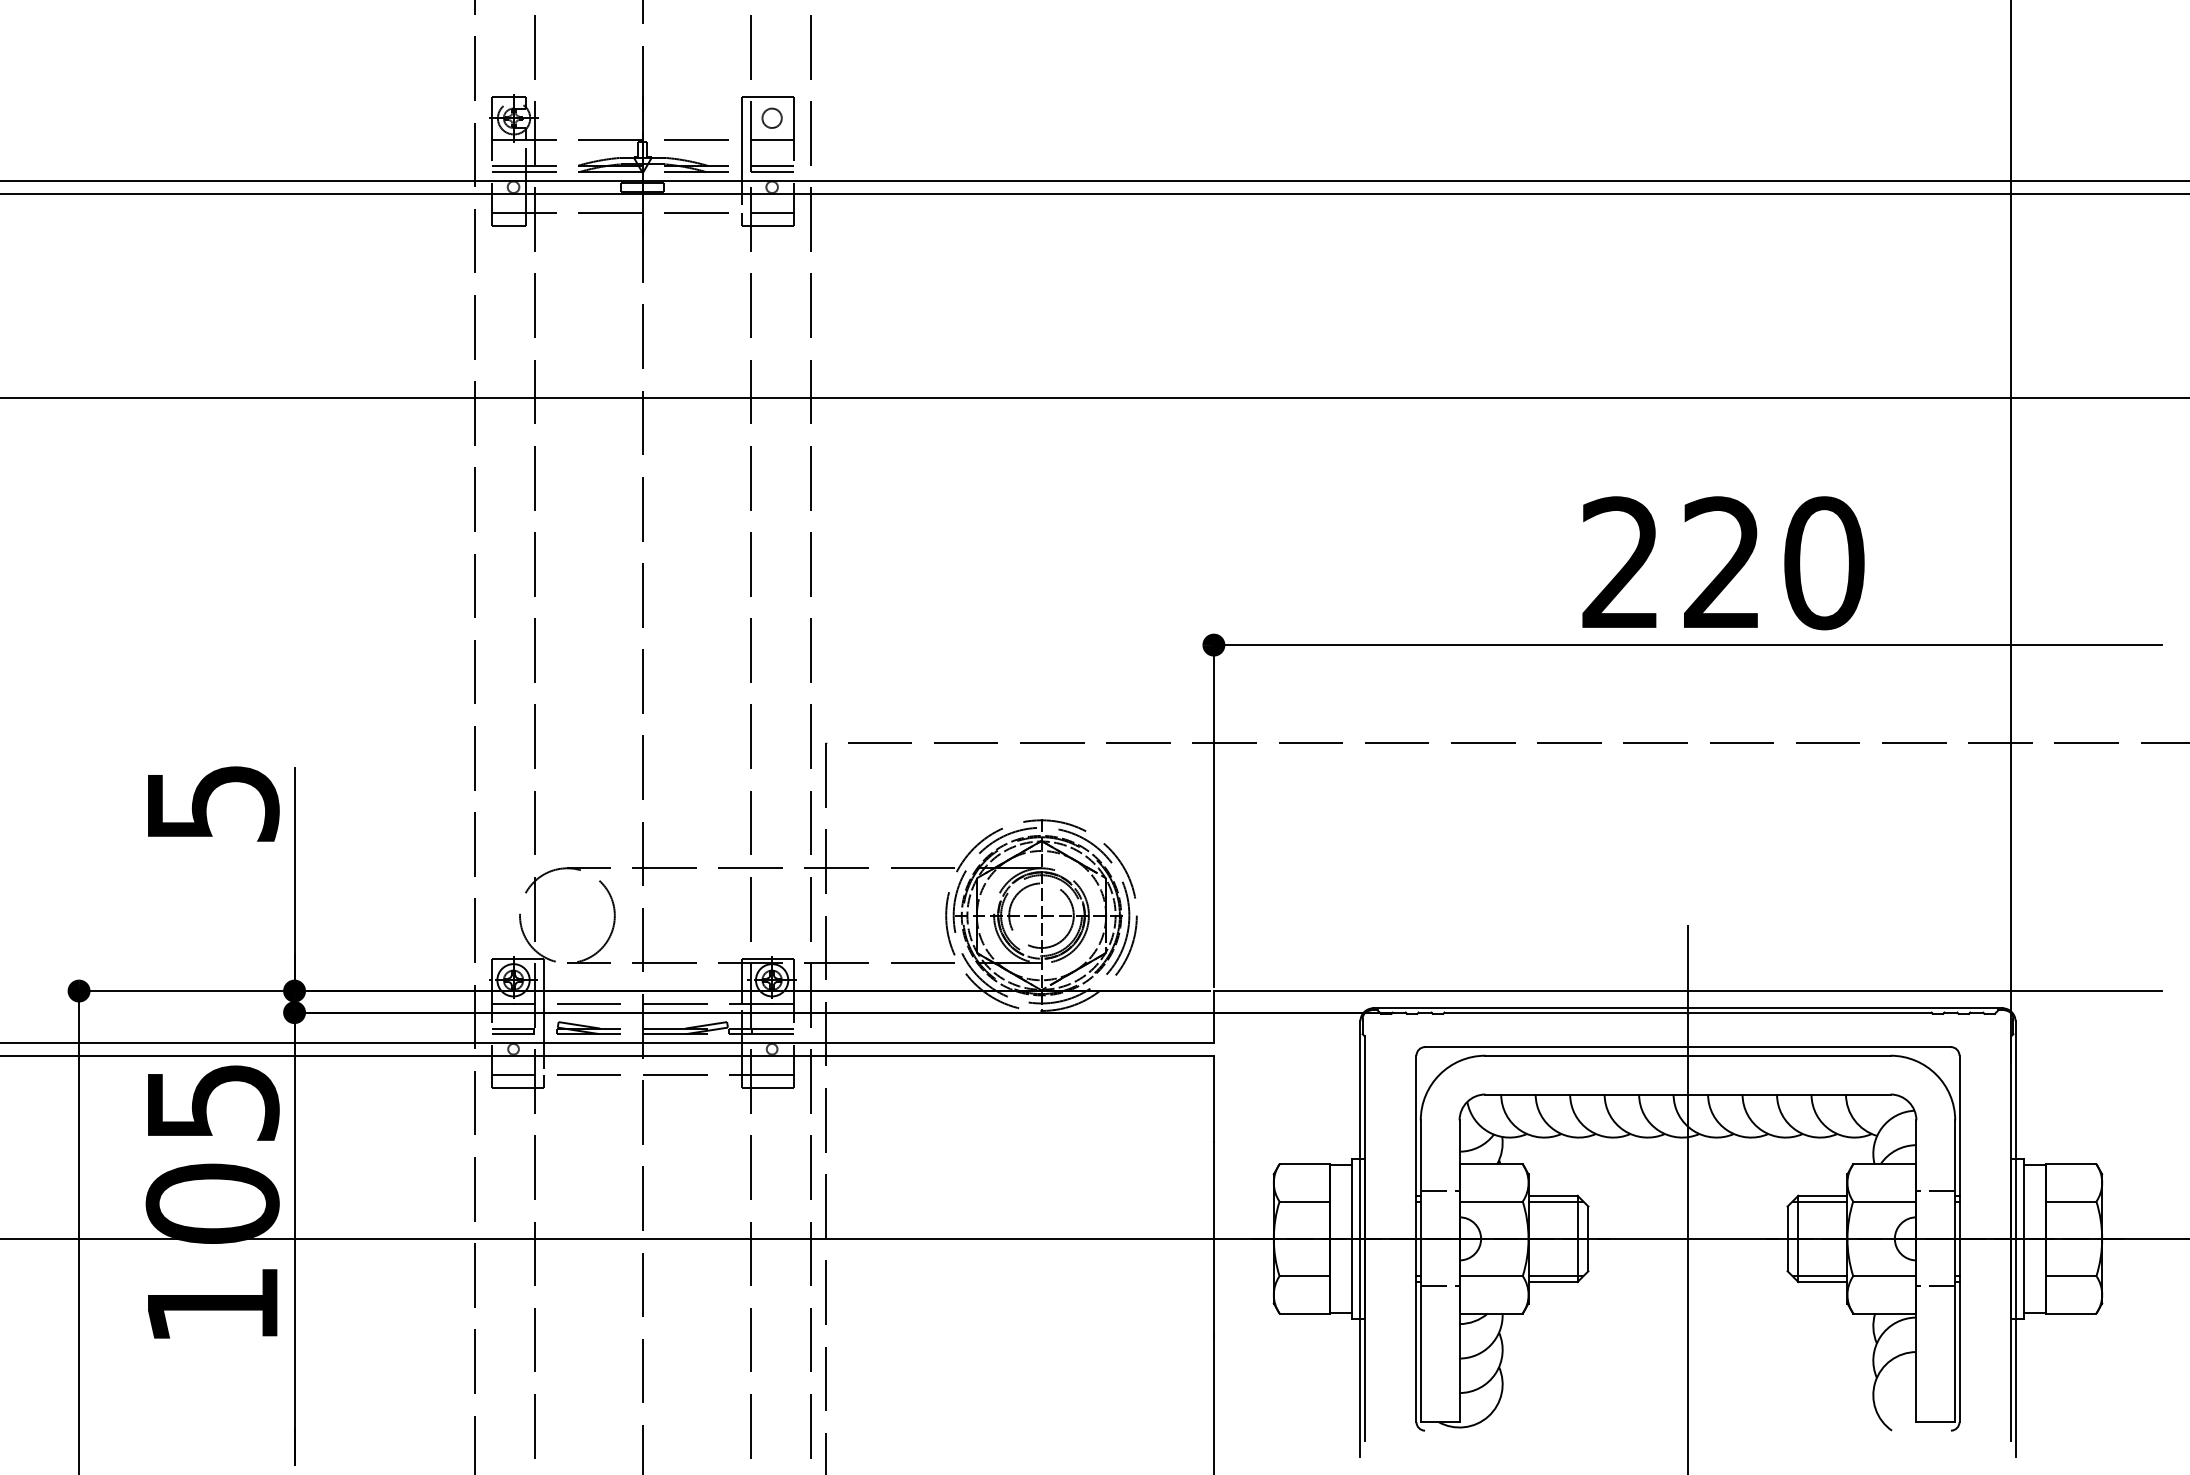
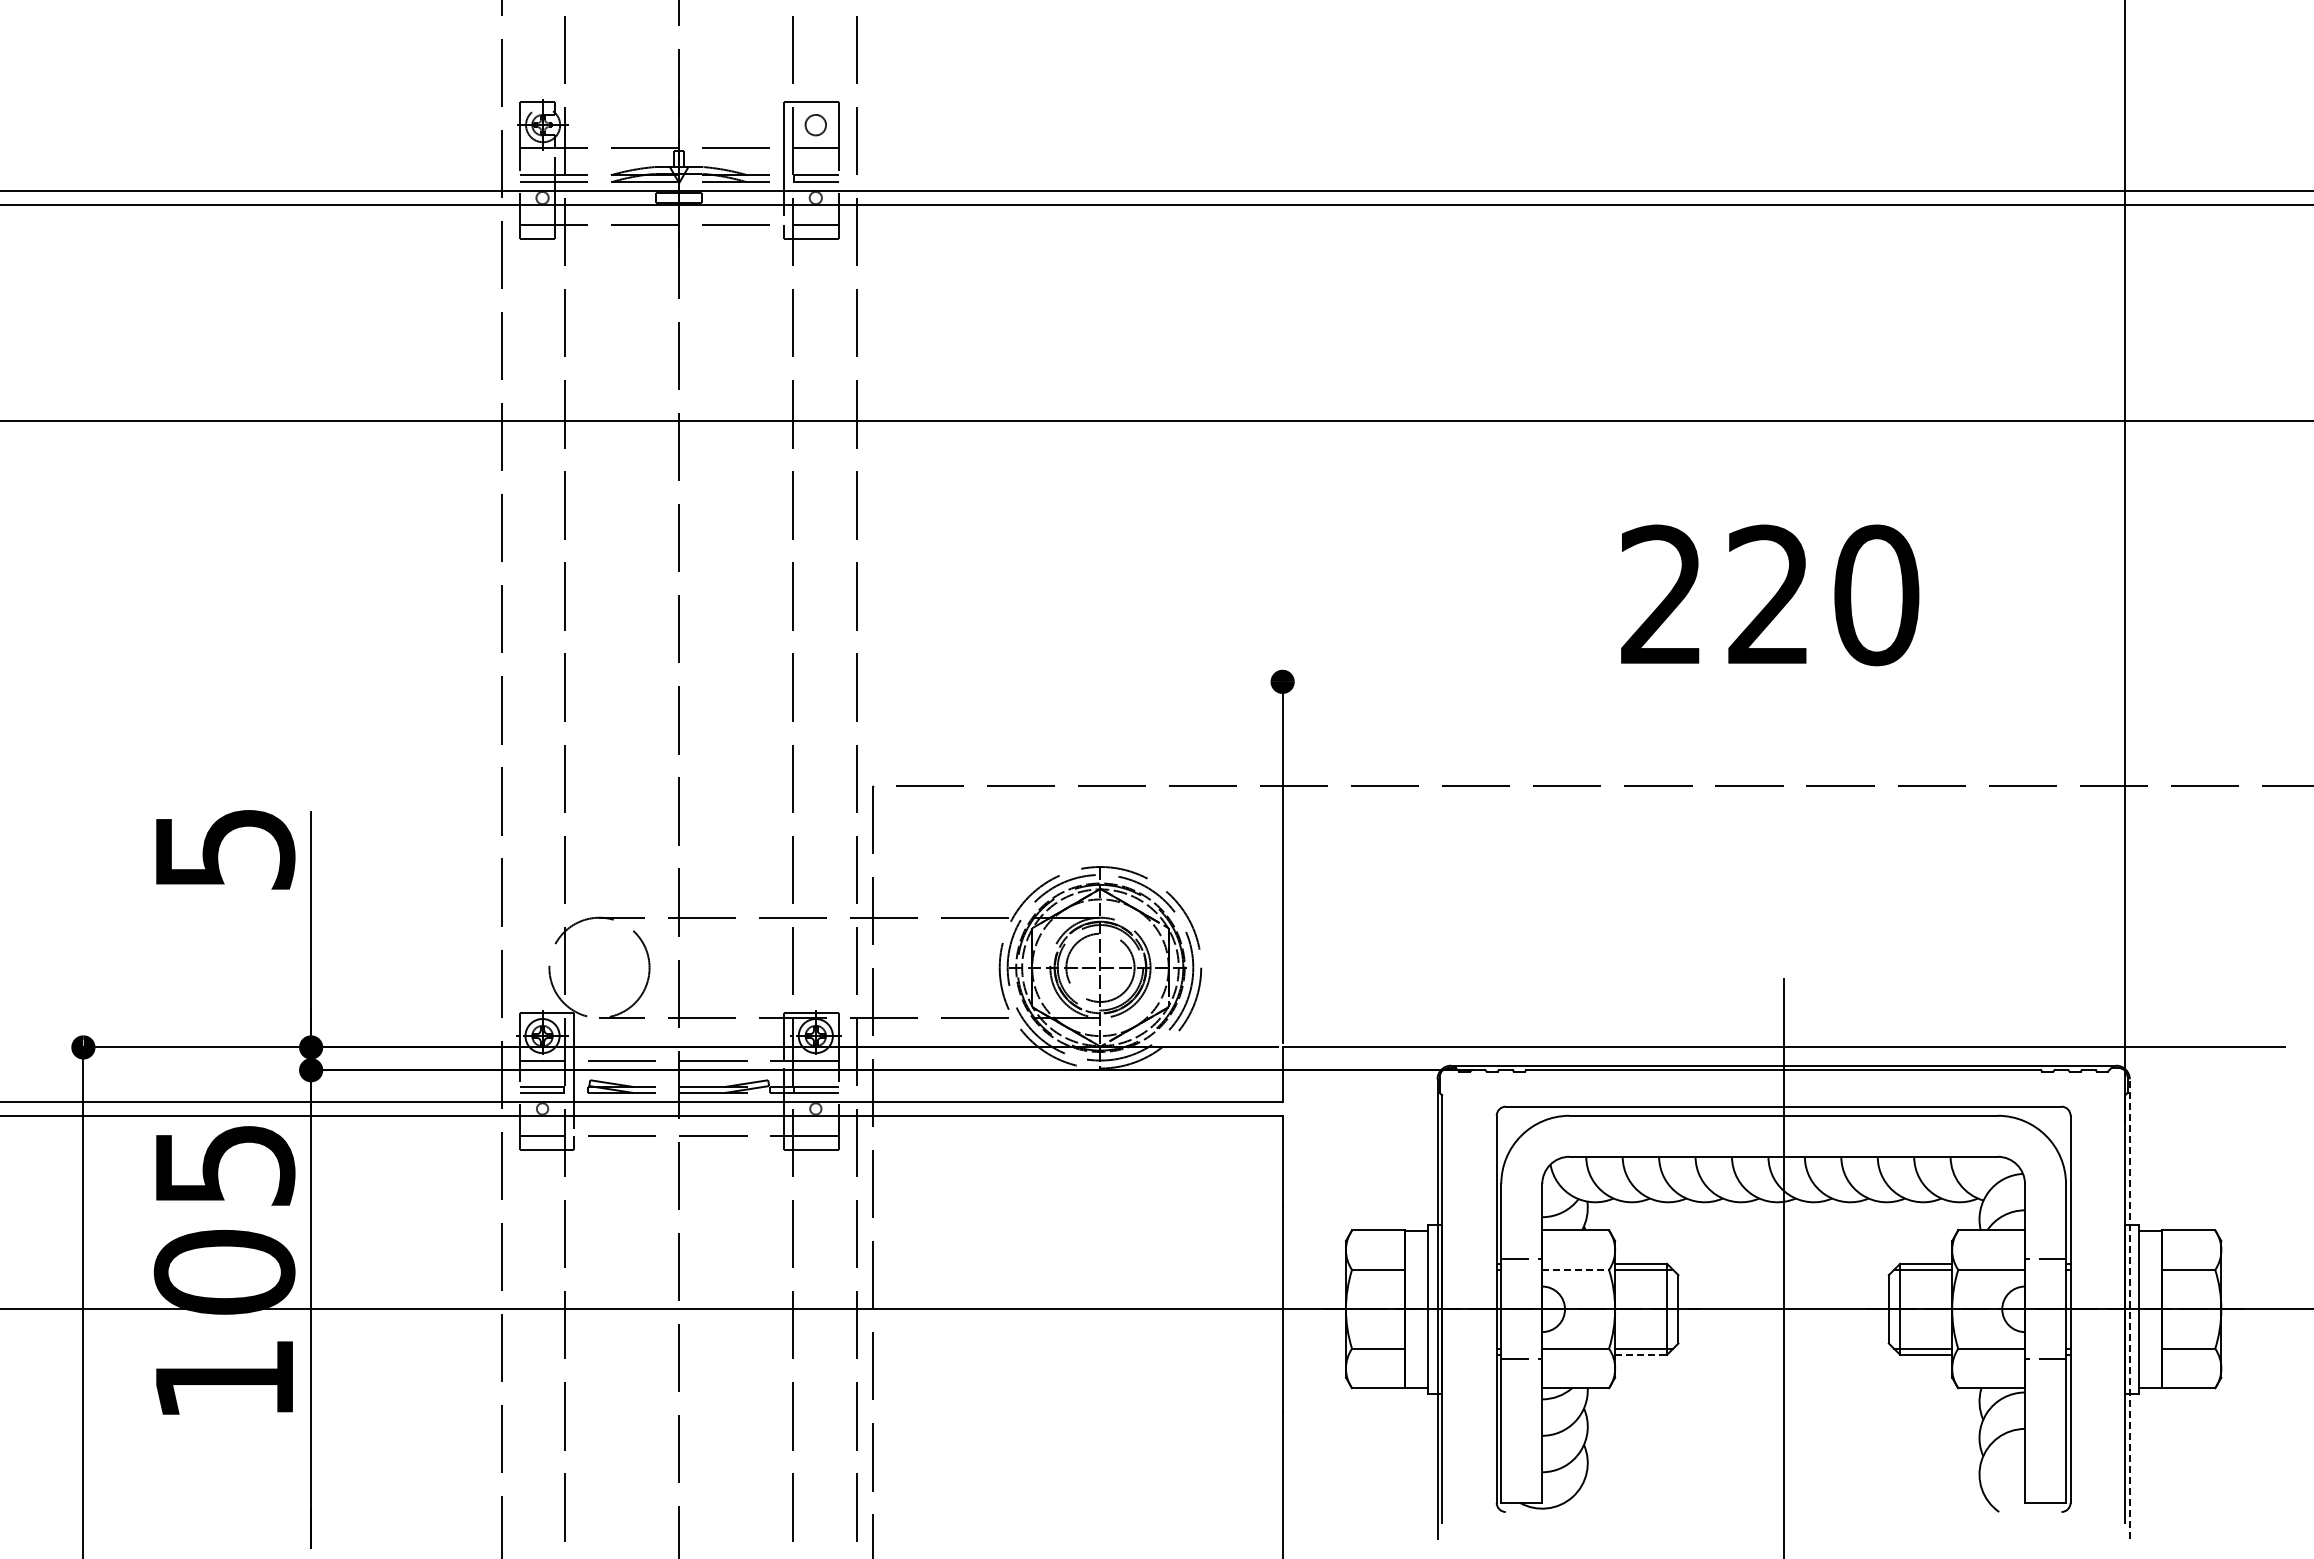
text: (1723, 563) -> (1770, 595), moved
line: (1687, 644) -> (1783, 681), removed
line: (1491, 1201) -> (1576, 1269), solid -> dashed
line: (2015, 1238) -> (2129, 1308), solid -> dashed
line: (1553, 1281) -> (1641, 1354), solid -> dashed

